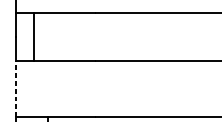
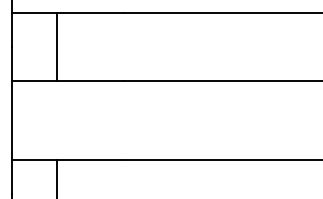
line: (33, 36) -> (56, 47), moved
line: (15, 88) -> (11, 120), dashed -> solid

